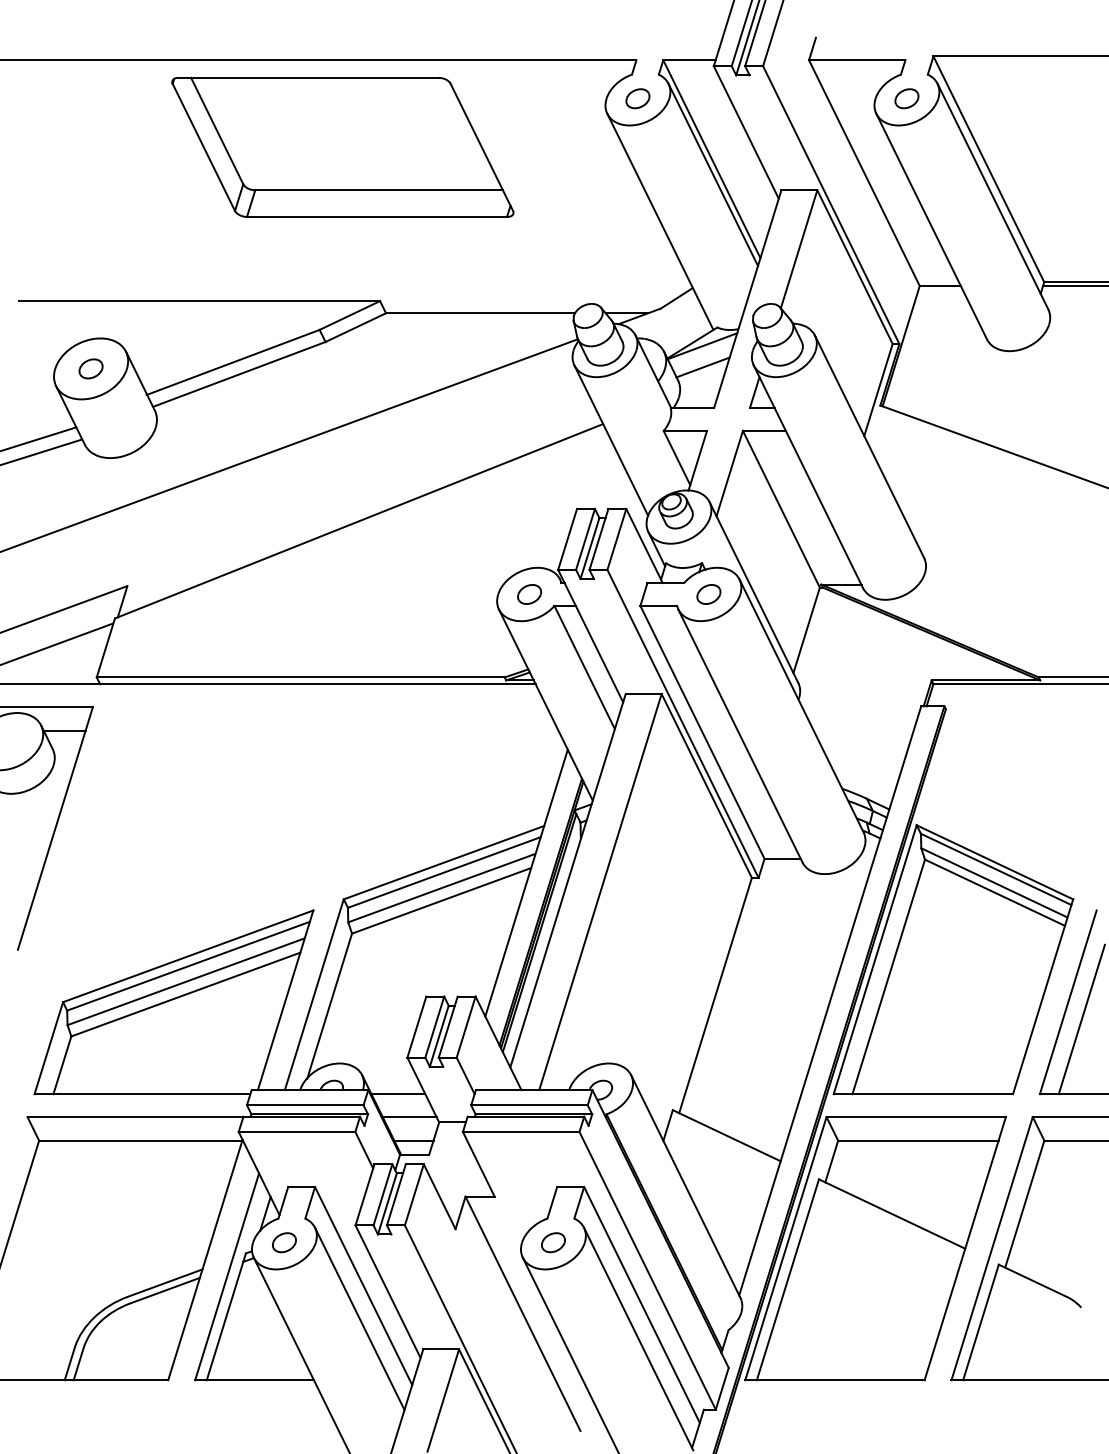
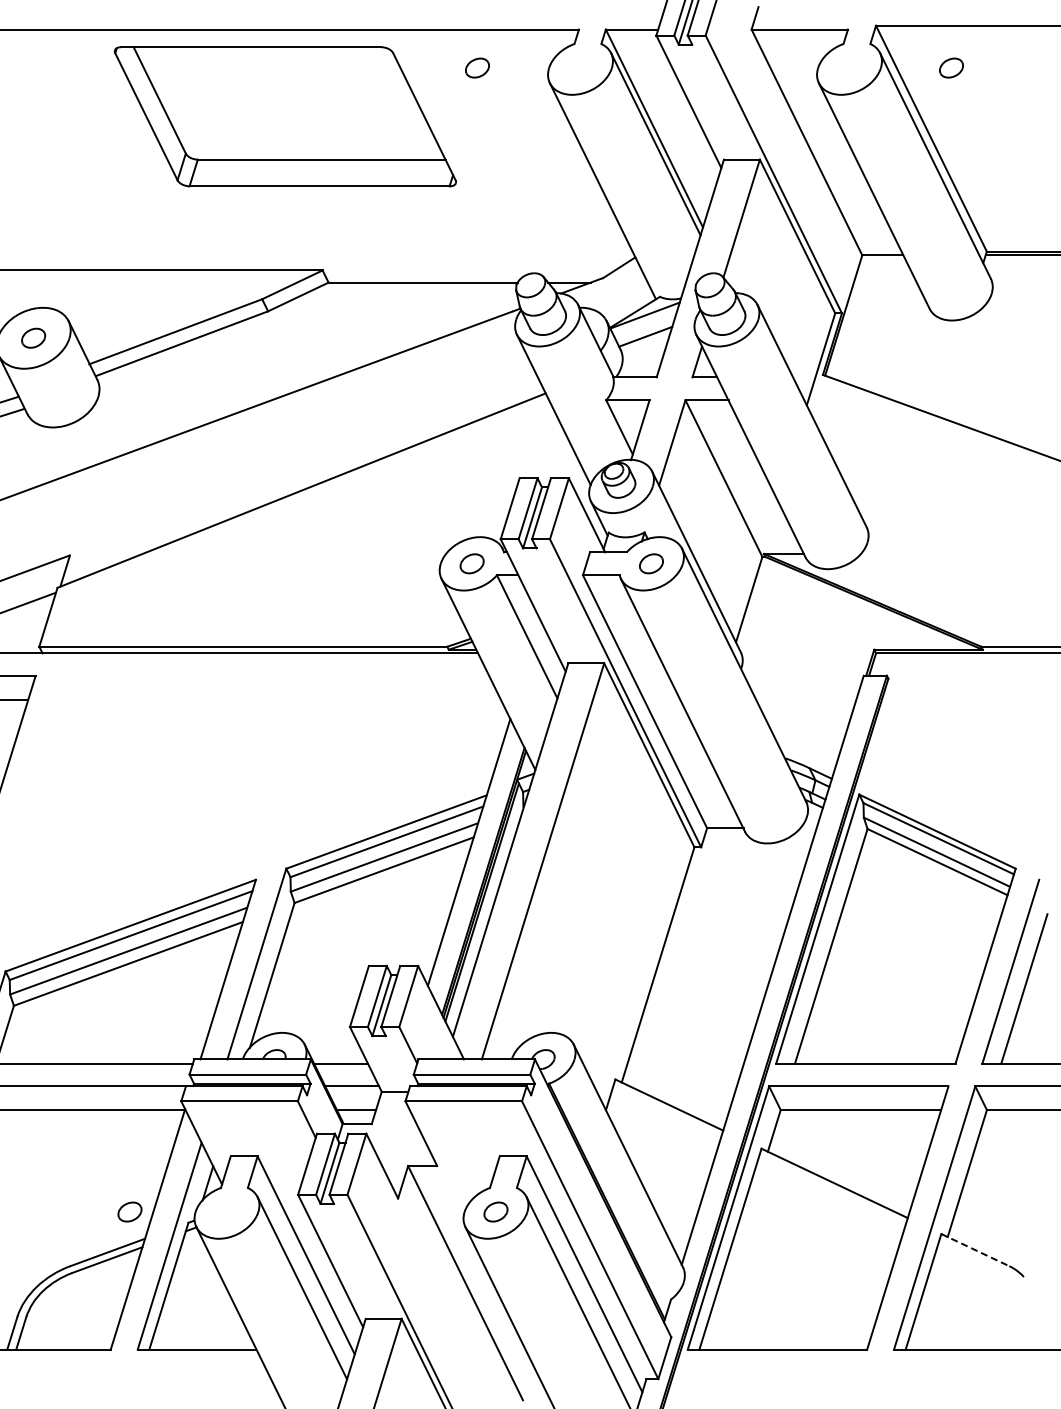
part: (637, 98) -> (477, 67), moved
part: (906, 98) -> (951, 67), moved
part: (284, 1242) -> (130, 1211), moved
line: (1032, 1280) -> (975, 1249), solid -> dashed

